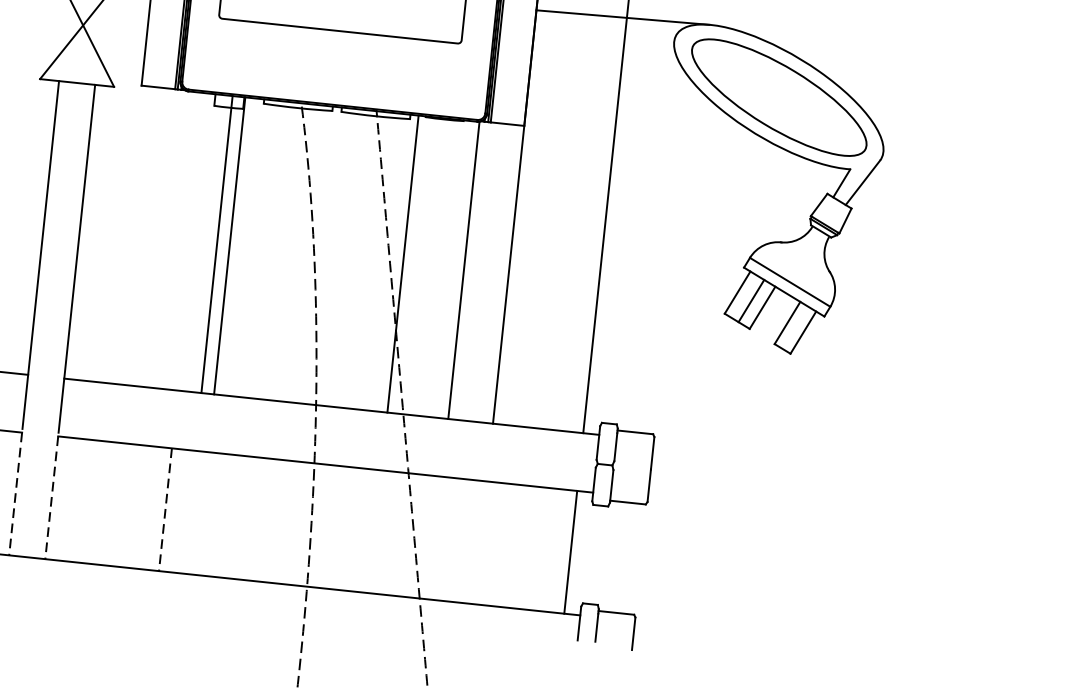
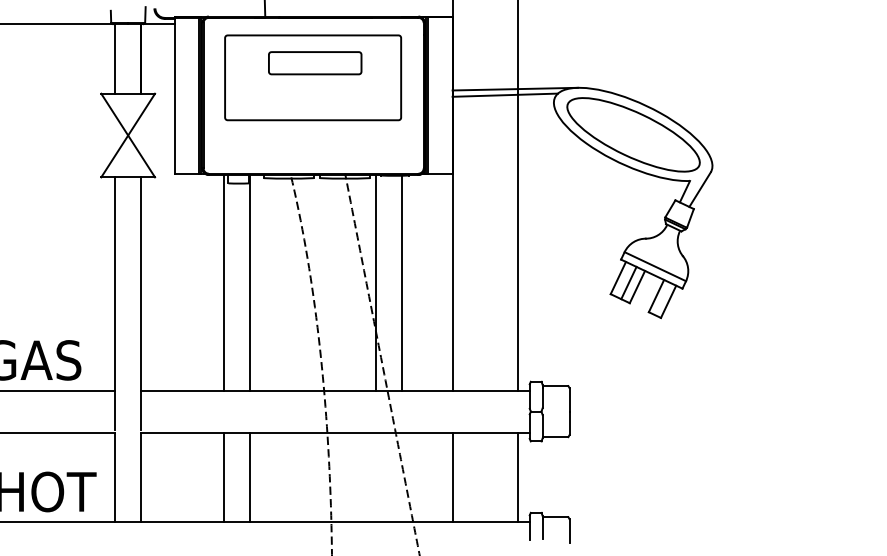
line: (607, 23) -> (504, 94), added
line: (216, 244) -> (223, 282), moved
line: (464, 270) -> (402, 282), moved
line: (16, 494) -> (115, 477), dashed -> solid
line: (51, 498) -> (141, 477), dashed -> solid
line: (164, 510) -> (223, 477), dashed -> solid
line: (202, 512) -> (250, 476), added
line: (480, 541) -> (452, 476), added

